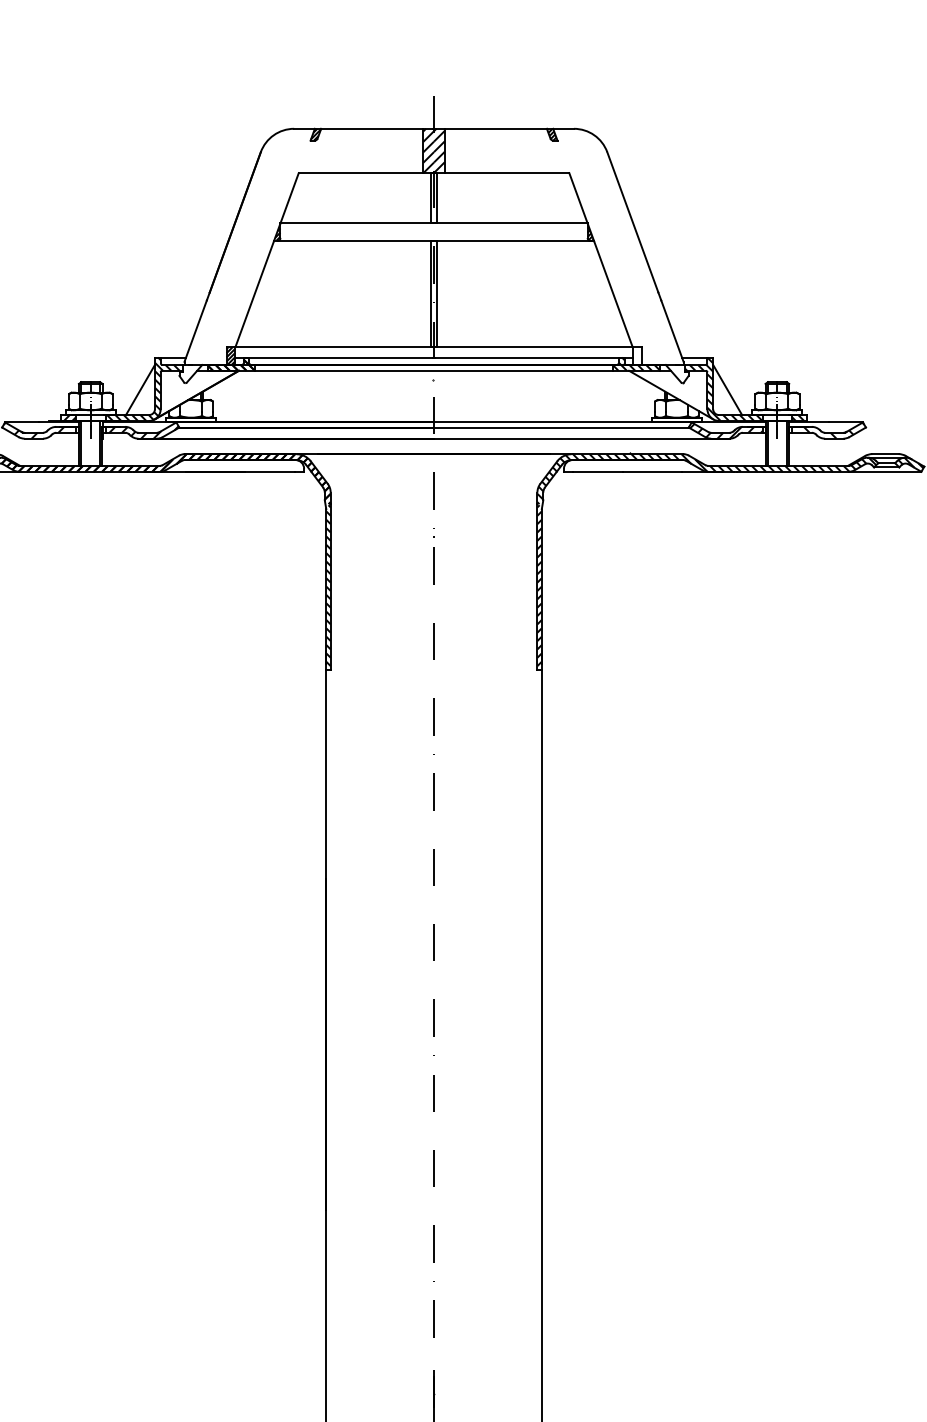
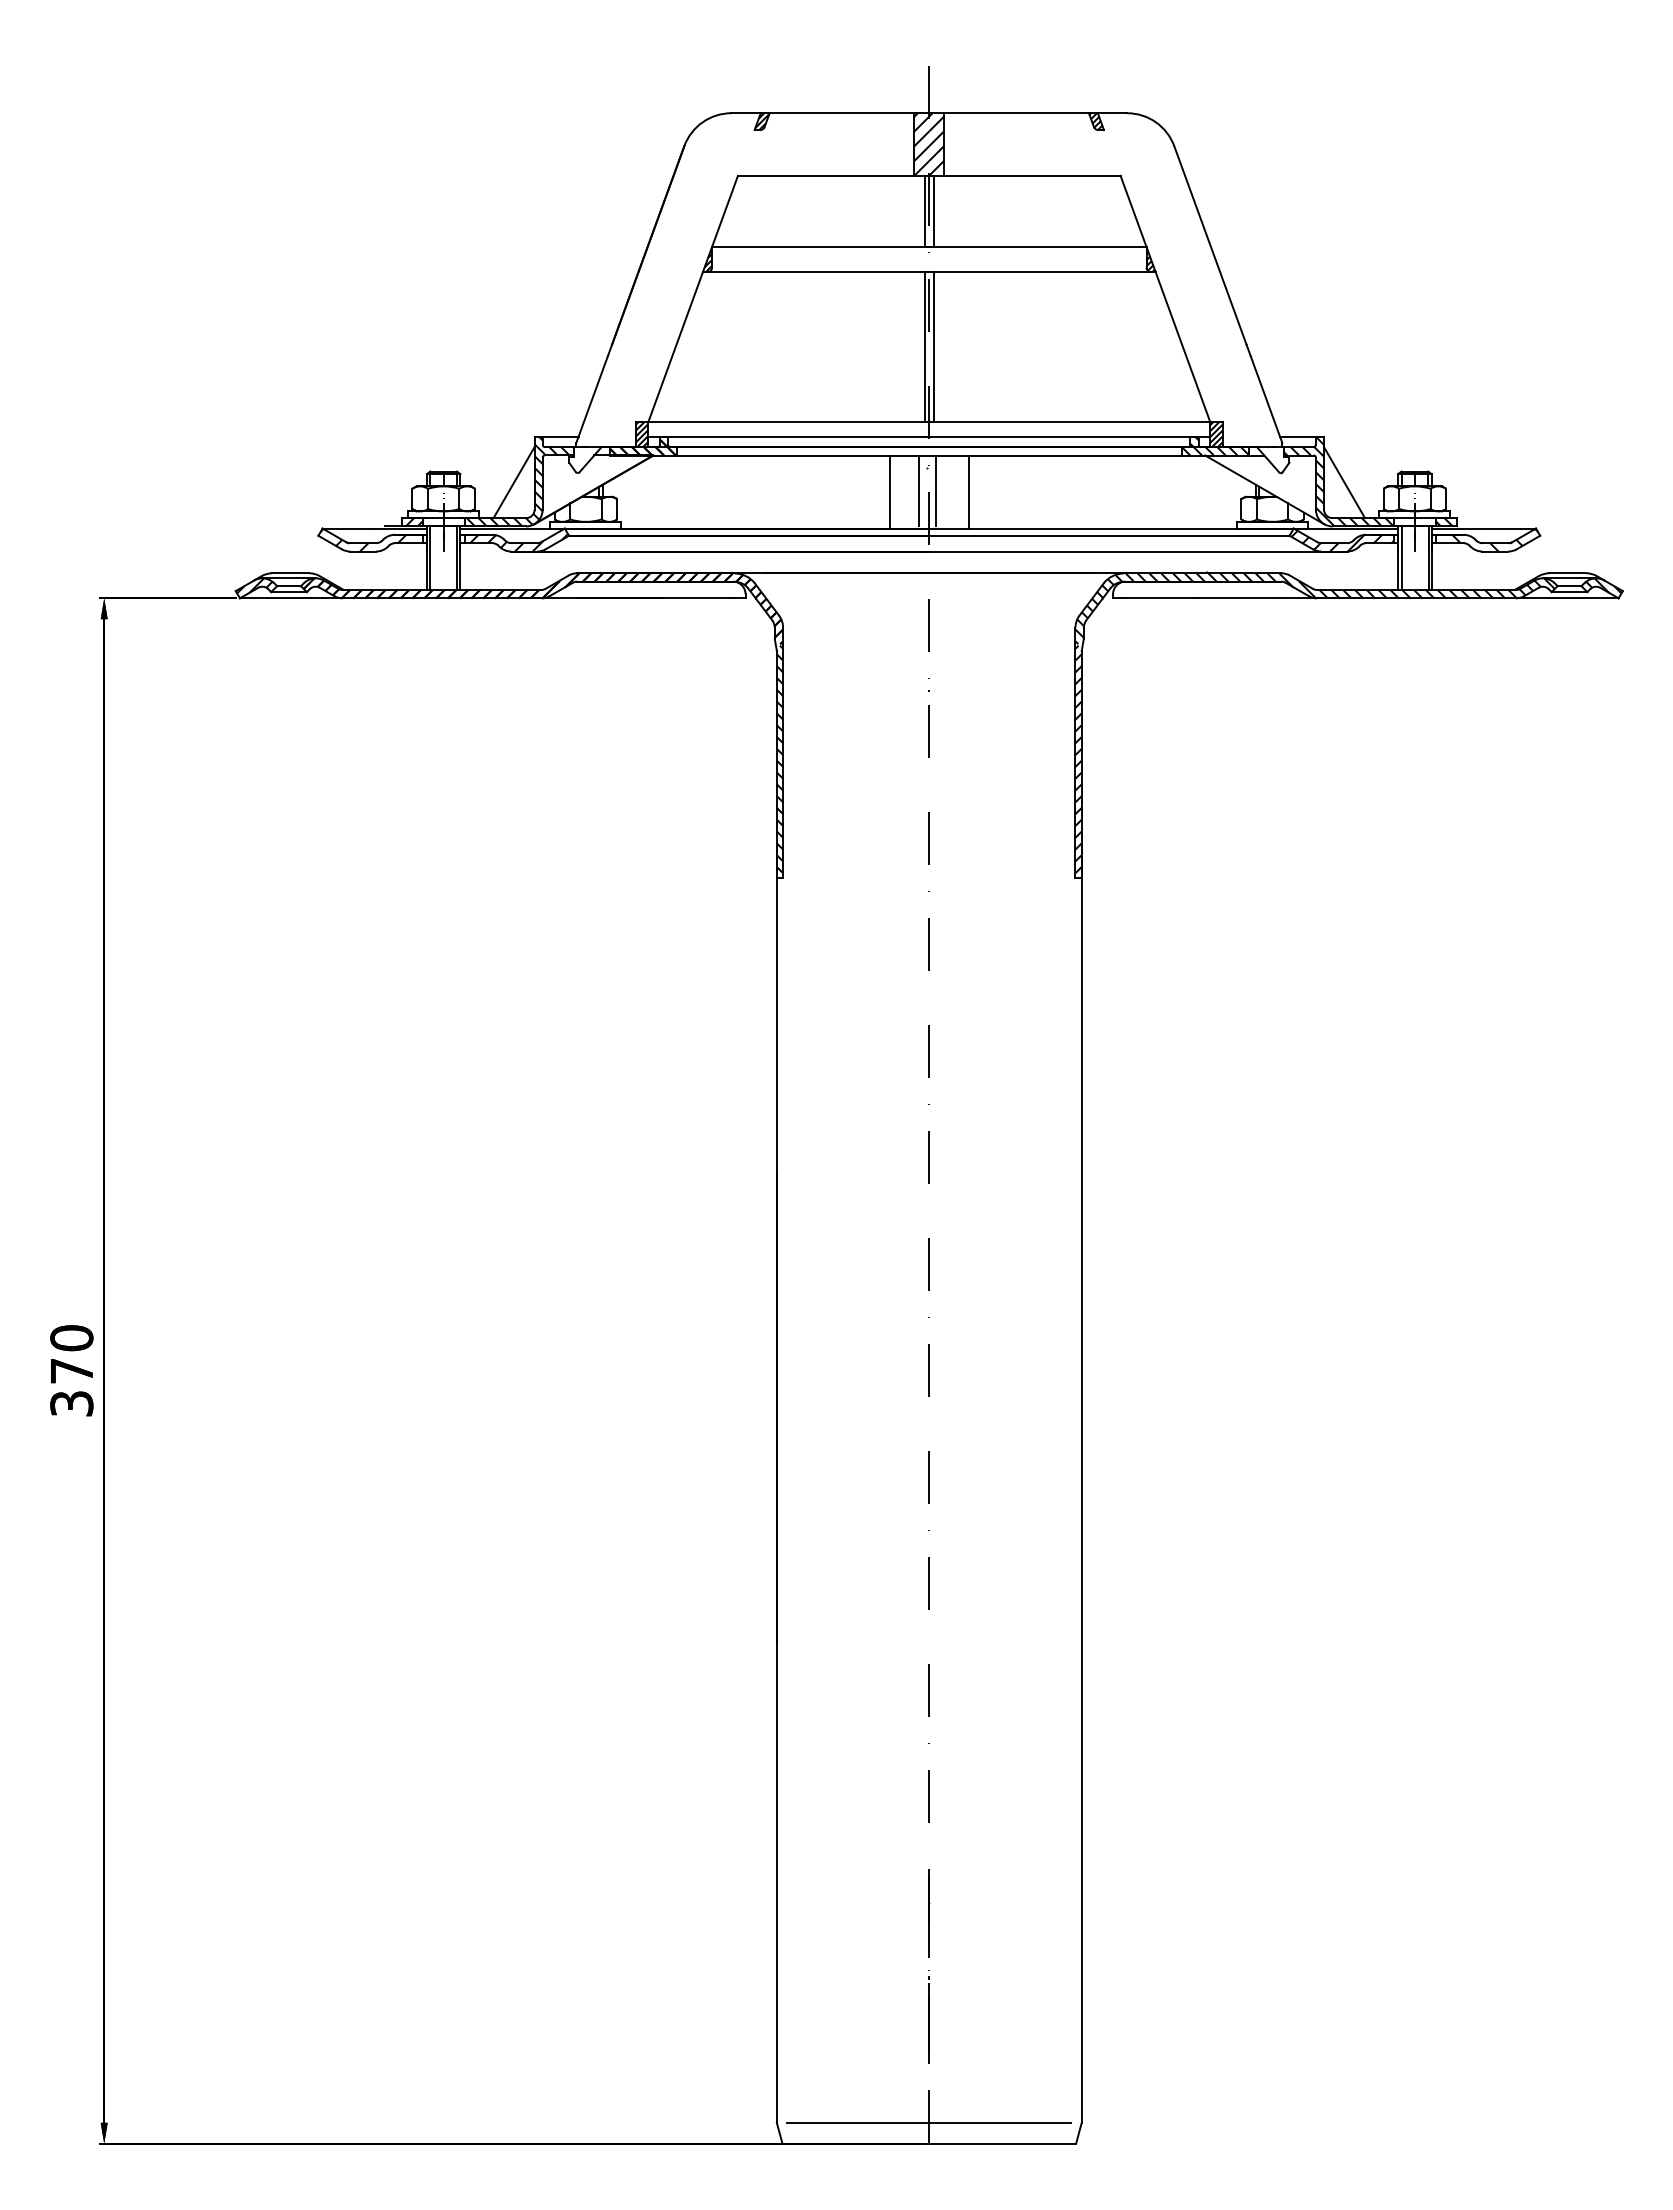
hatch: (637, 355) -> (1216, 434), added
line: (426, 395) -> (918, 490), added
line: (438, 395) -> (935, 490), added
line: (405, 396) -> (889, 491), added
line: (462, 396) -> (969, 491), added

